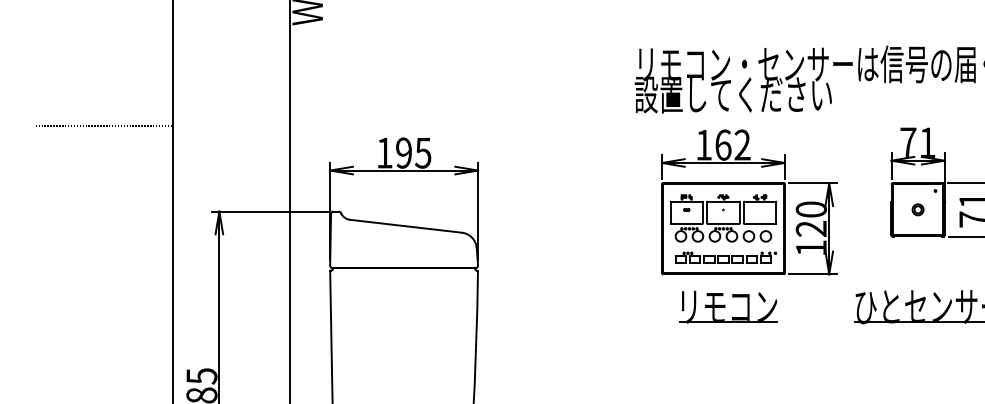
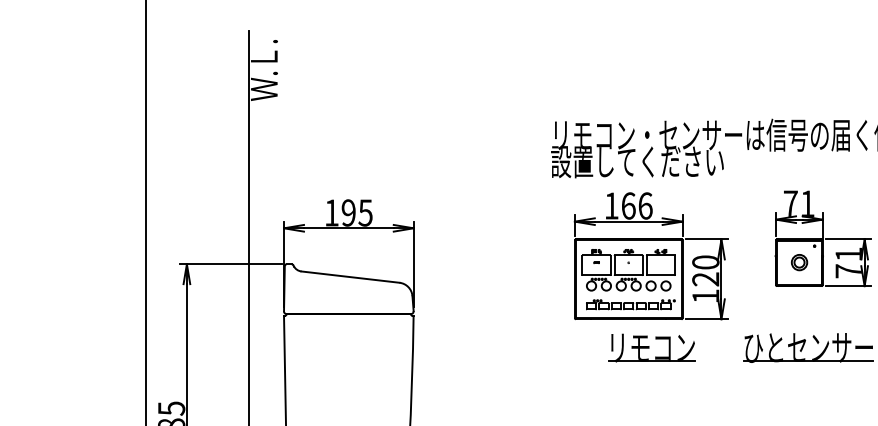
line: (104, 126) -> (86, 189), removed
text: (742, 144) -> (645, 205), 162 -> 166
part: (917, 209) -> (798, 262), size x1.6
part: (727, 306) -> (651, 347), moved

